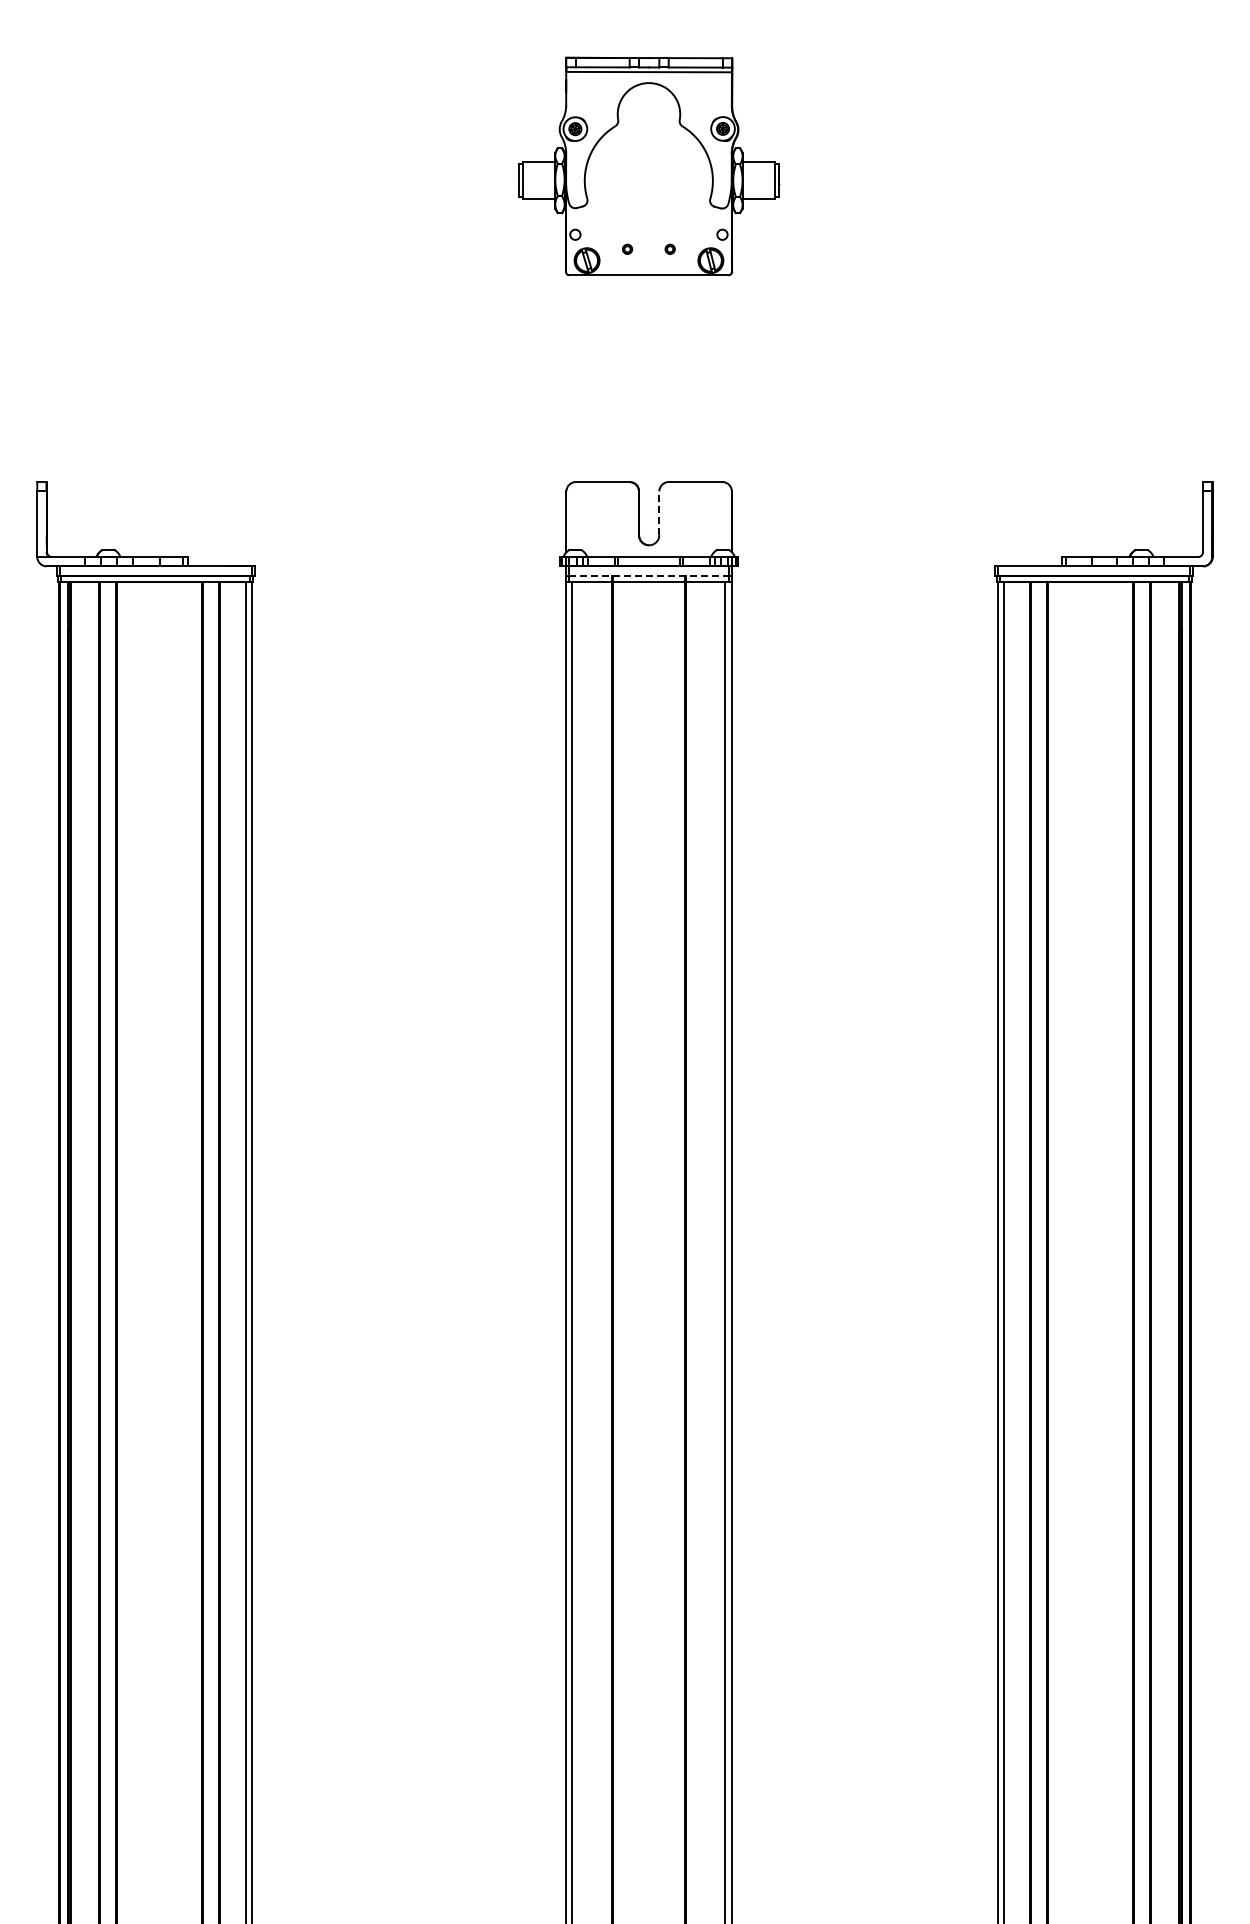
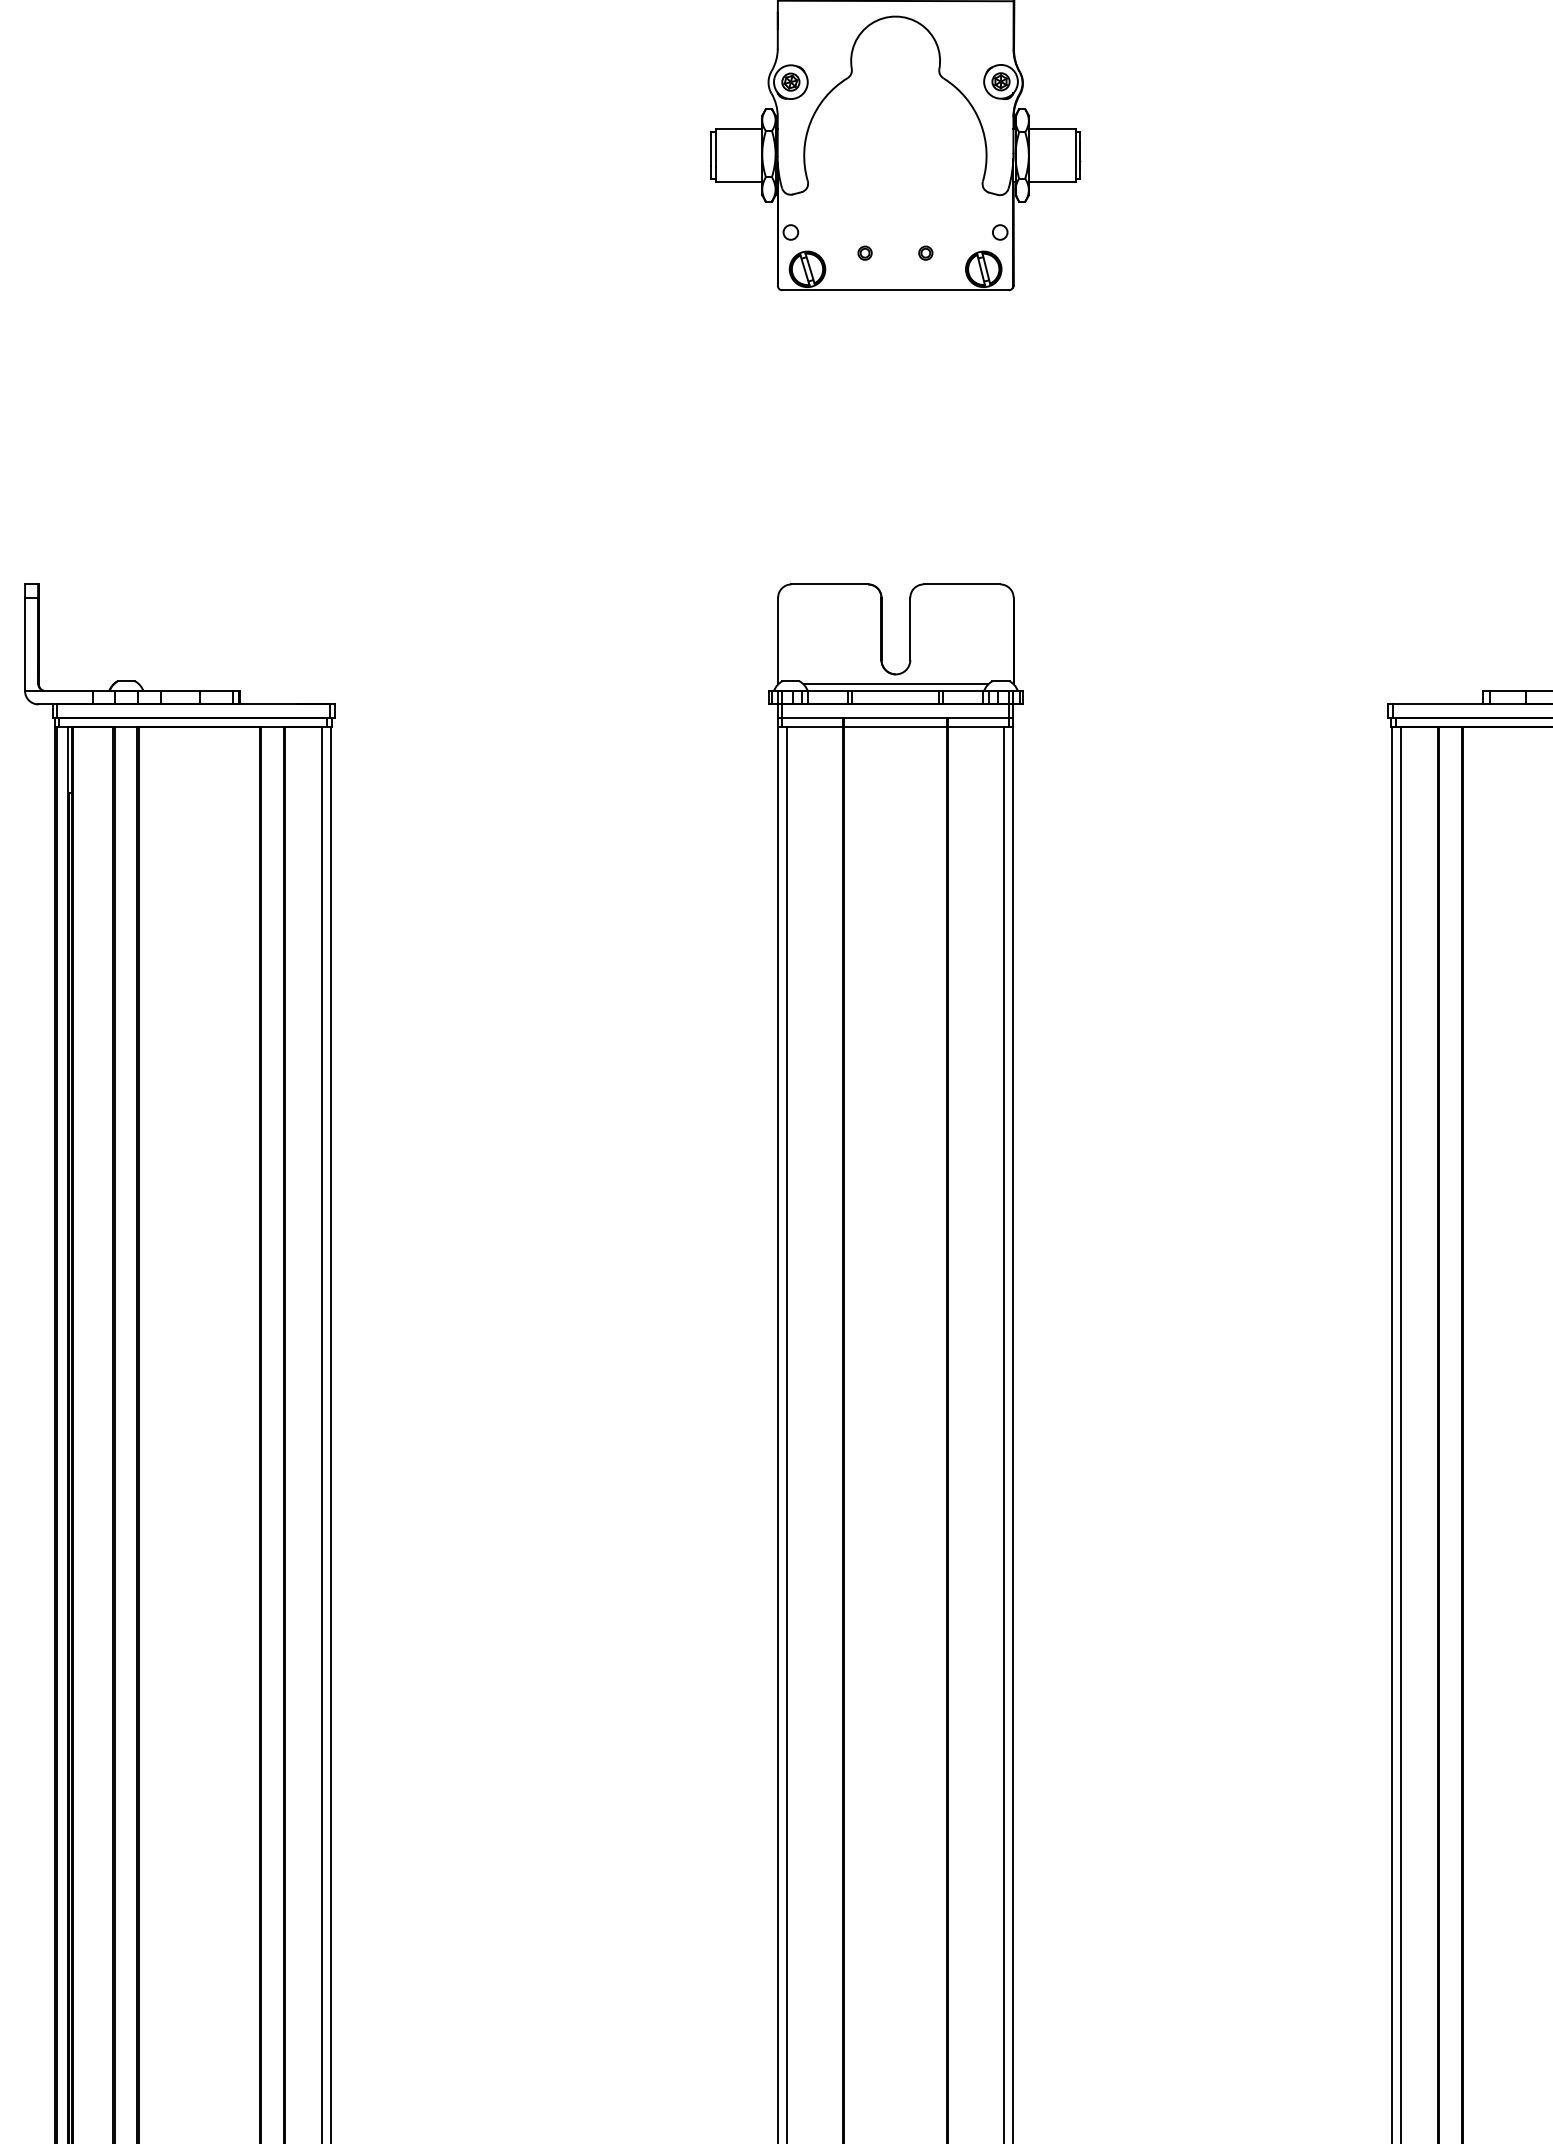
line: (659, 513) -> (910, 629), dashed -> solid
line: (649, 552) -> (896, 684), added
line: (648, 575) -> (894, 717), dashed -> solid

